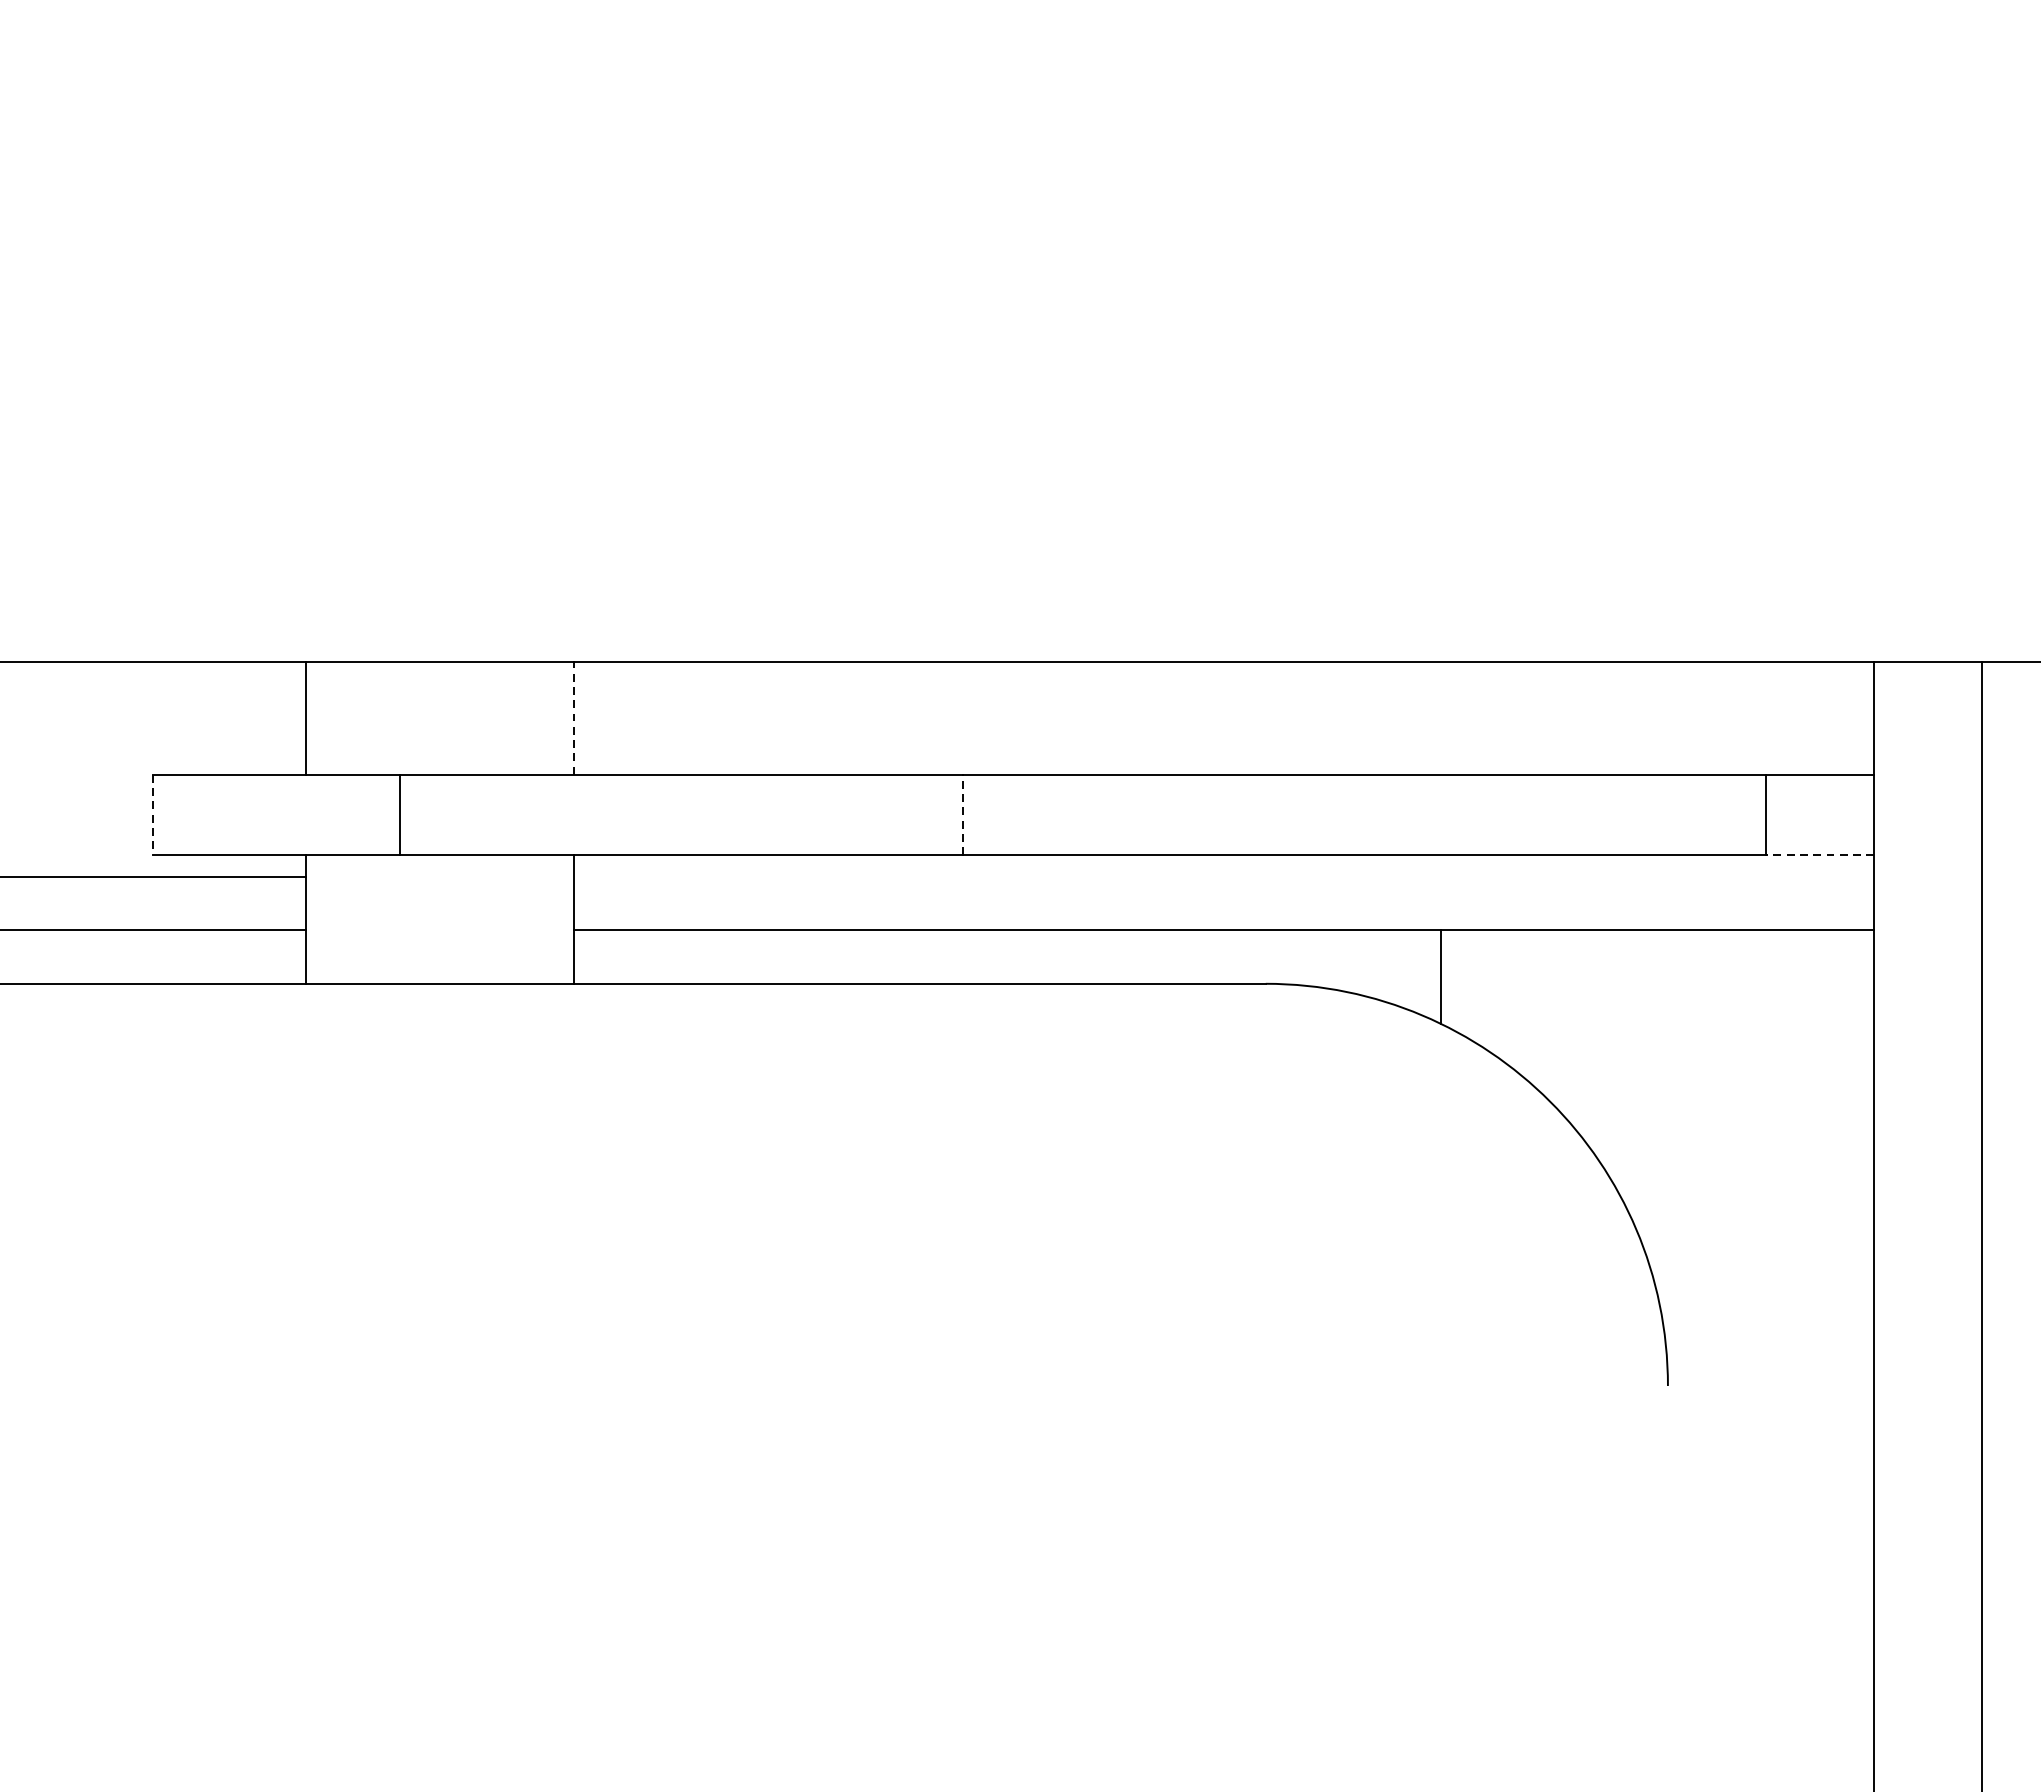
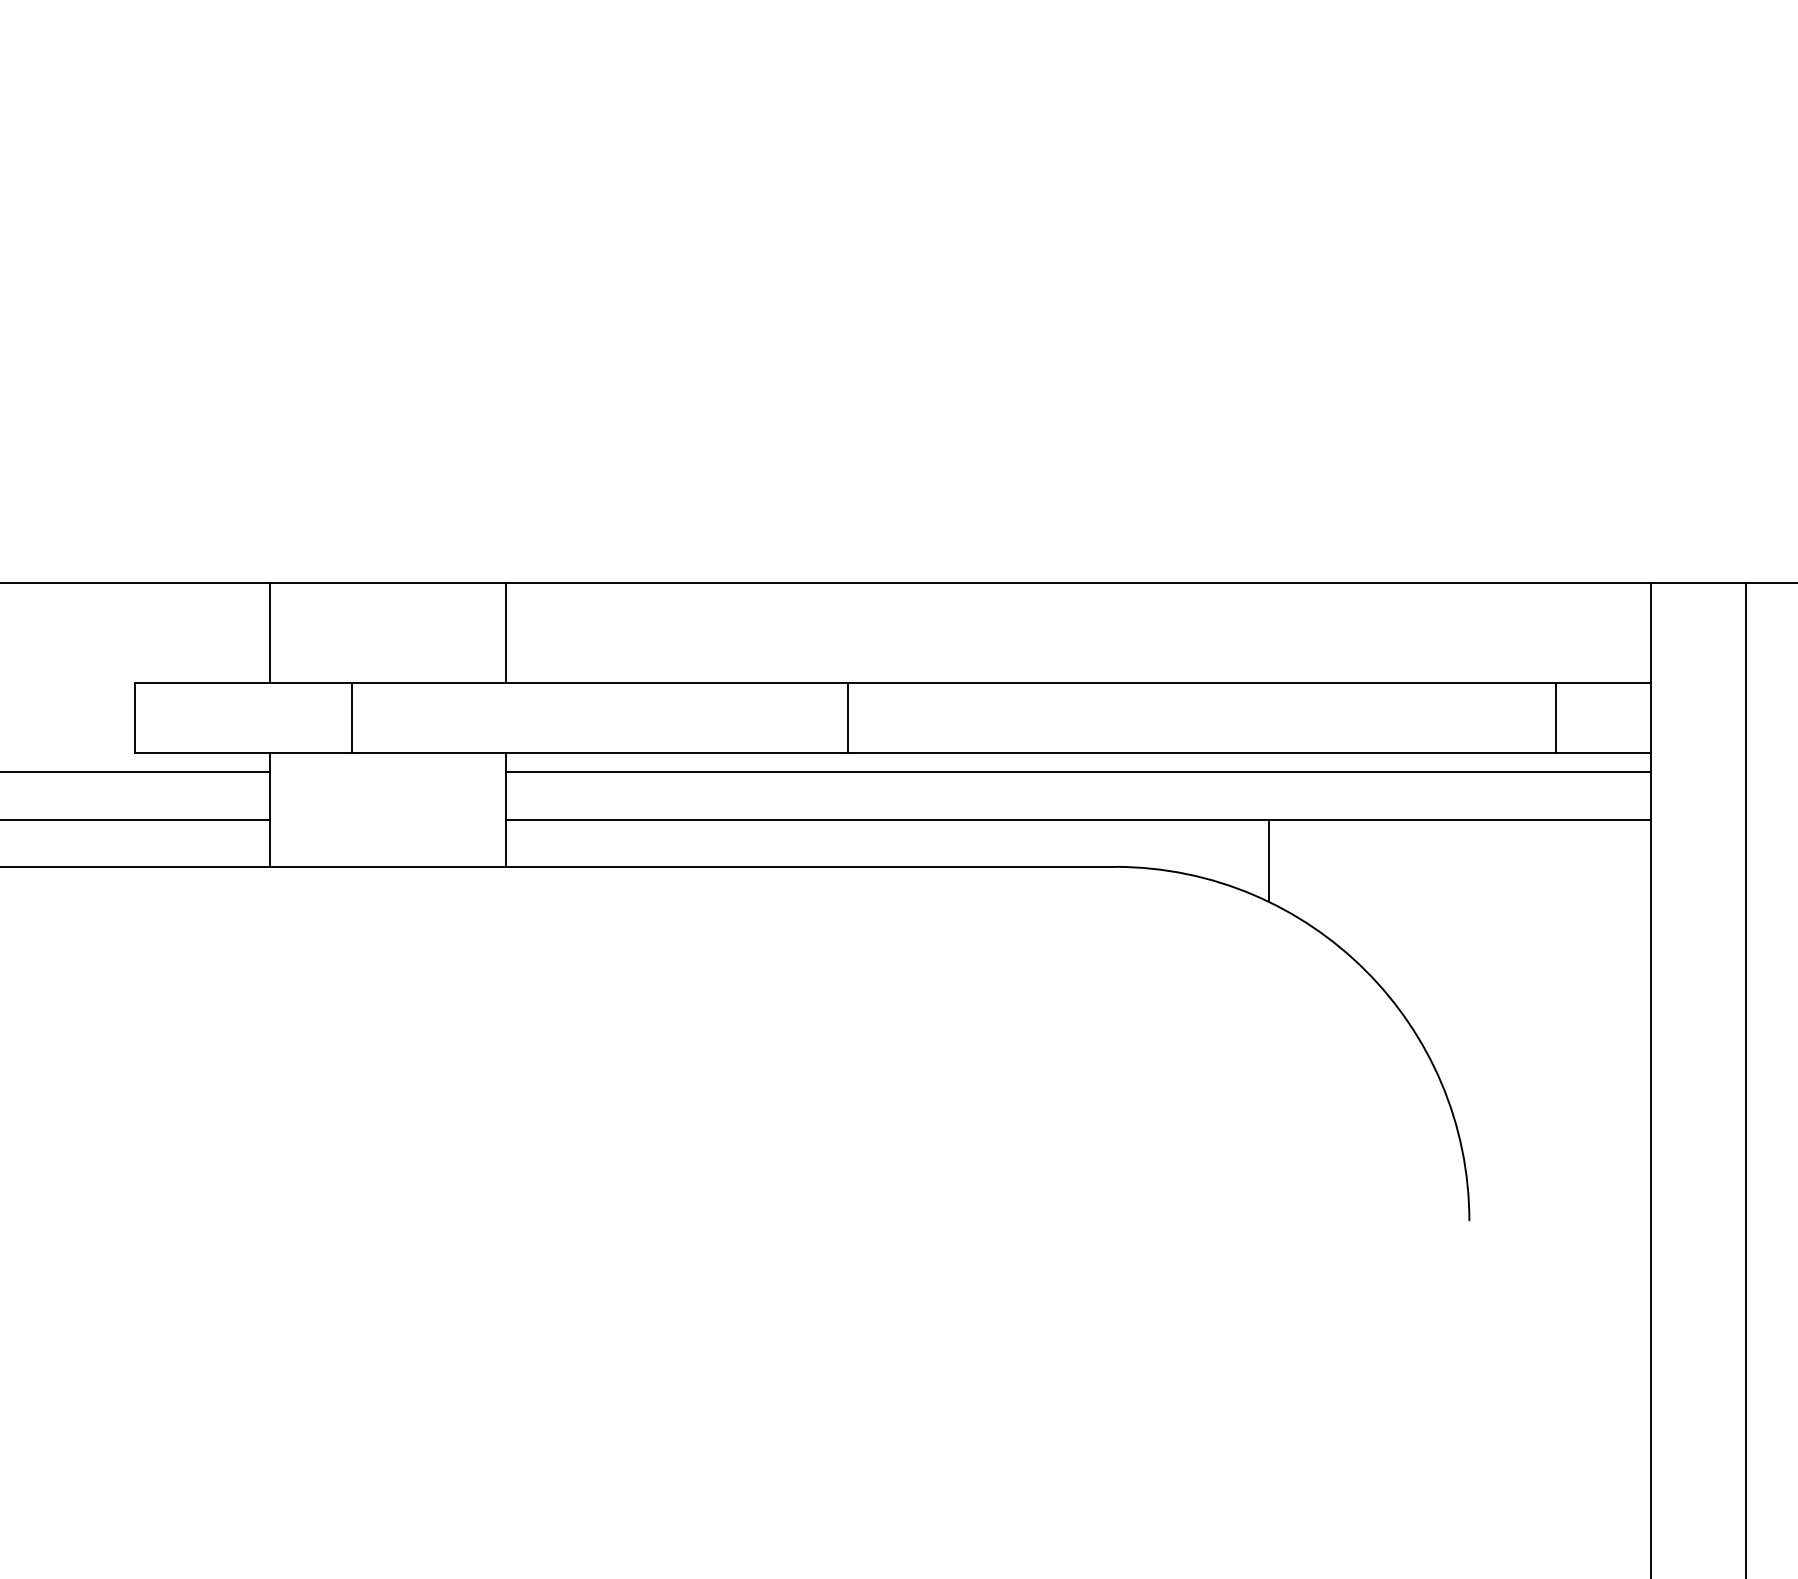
line: (573, 718) -> (505, 633), dashed -> solid
line: (963, 814) -> (848, 717), dashed -> solid
line: (152, 815) -> (134, 718), dashed -> solid
line: (1820, 855) -> (1603, 753), dashed -> solid
line: (1224, 876) -> (1078, 772), added

